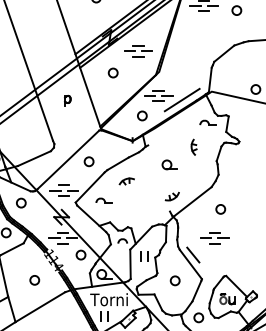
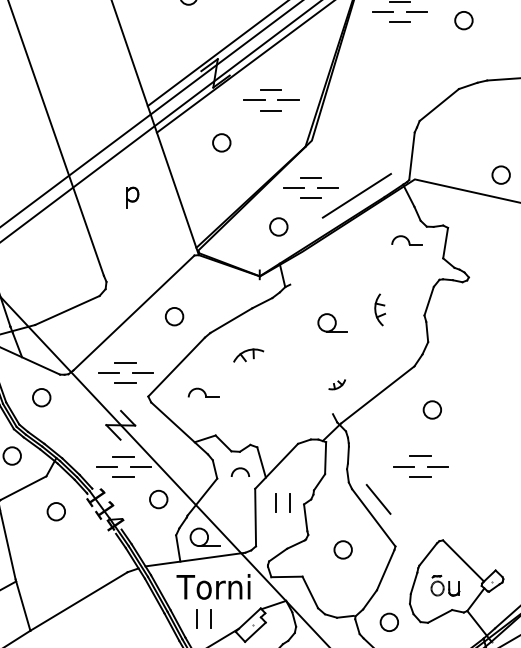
part: (193, 146) -> (379, 308), moved
part: (171, 196) -> (335, 384), size x0.6
circle: (34, 280) -> (55, 512), moved

